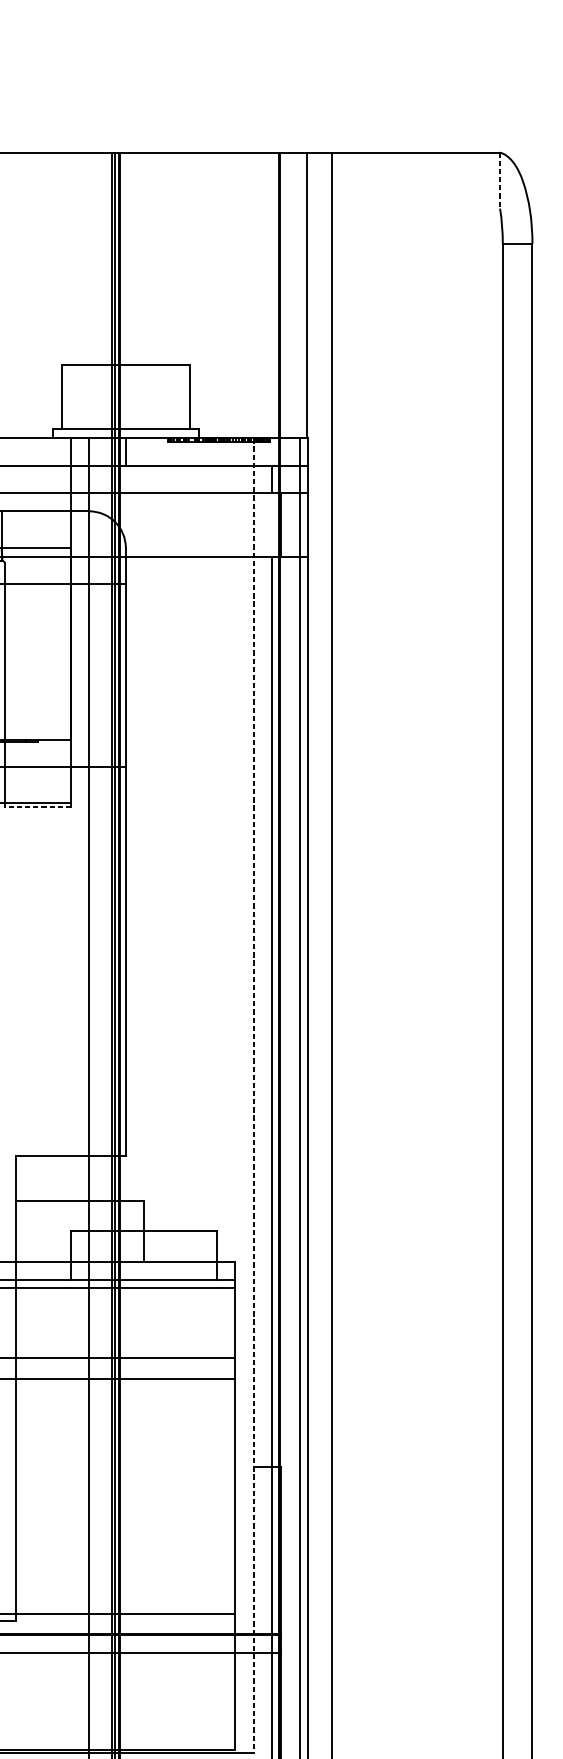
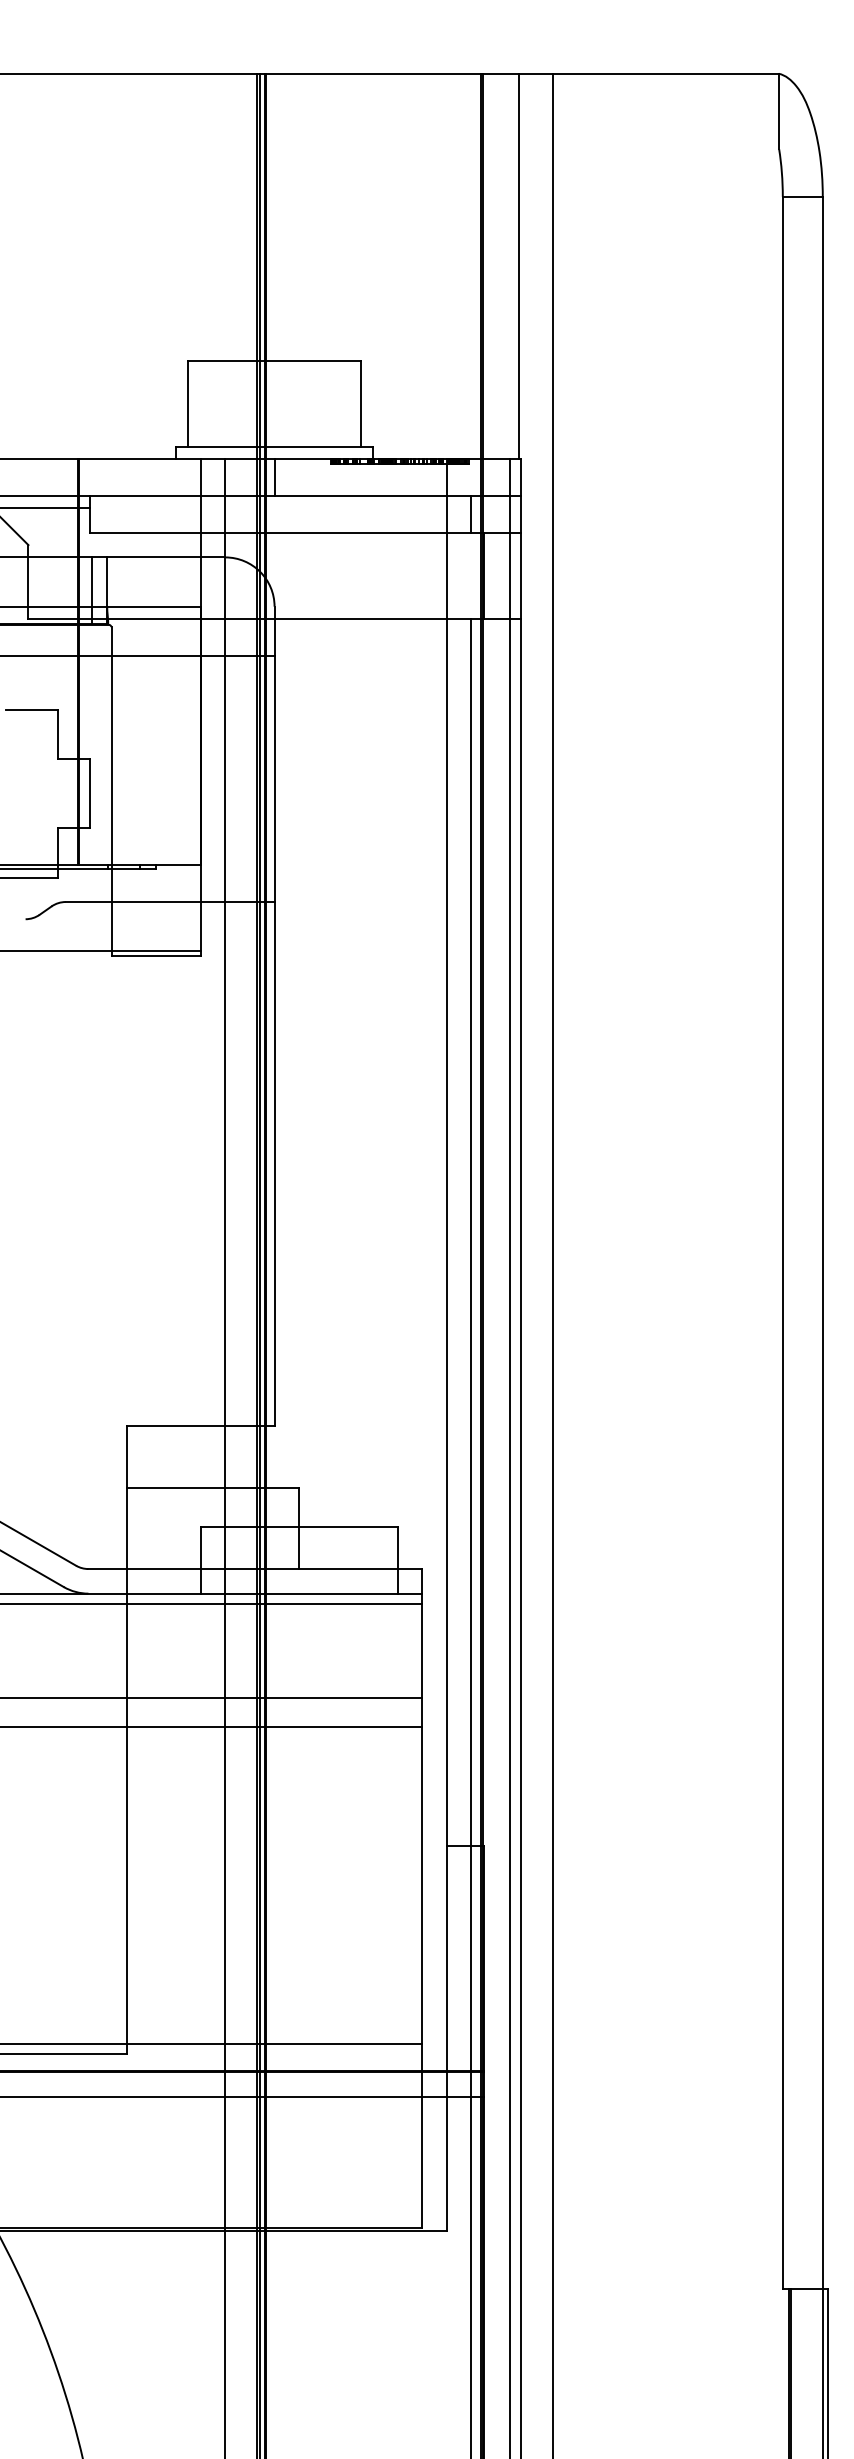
line: (500, 180) -> (779, 111), dashed -> solid
line: (37, 807) -> (155, 956), dashed -> solid
line: (253, 1095) -> (446, 1345), dashed -> solid

